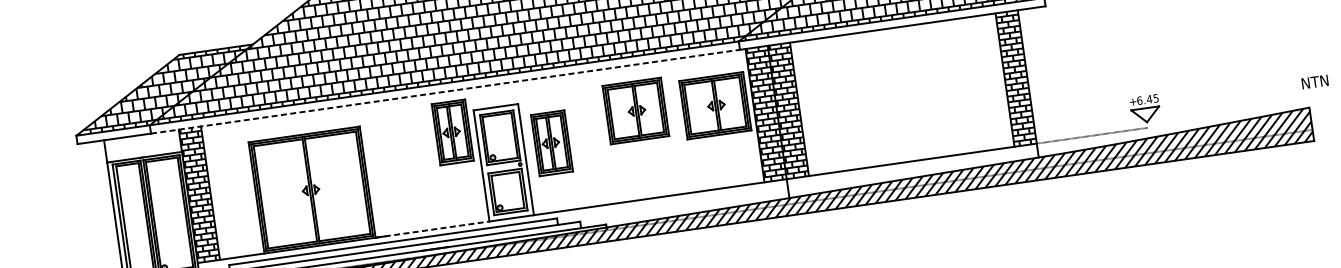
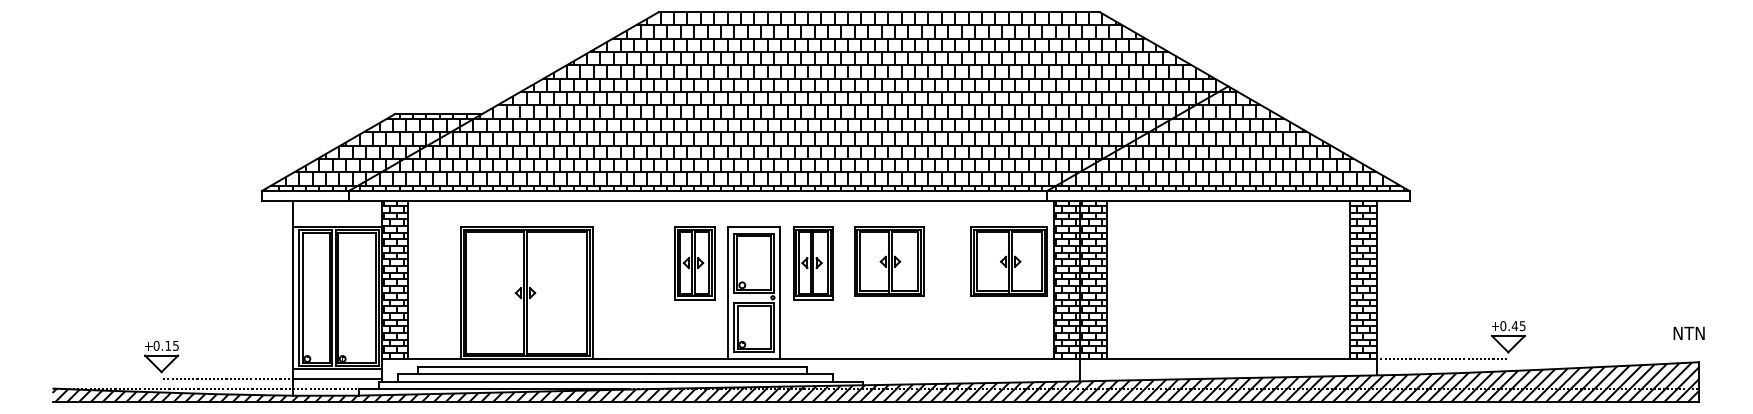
text: (1314, 81) -> (1688, 332), moved
line: (445, 91) -> (698, 200), dashed -> solid
text: (1139, 100) -> (1503, 325), 6.45 -> 0.45
part: (636, 110) -> (889, 261), moved
part: (452, 132) -> (694, 263), moved
part: (552, 143) -> (813, 263), moved
line: (432, 229) -> (660, 358), dashed -> solid

